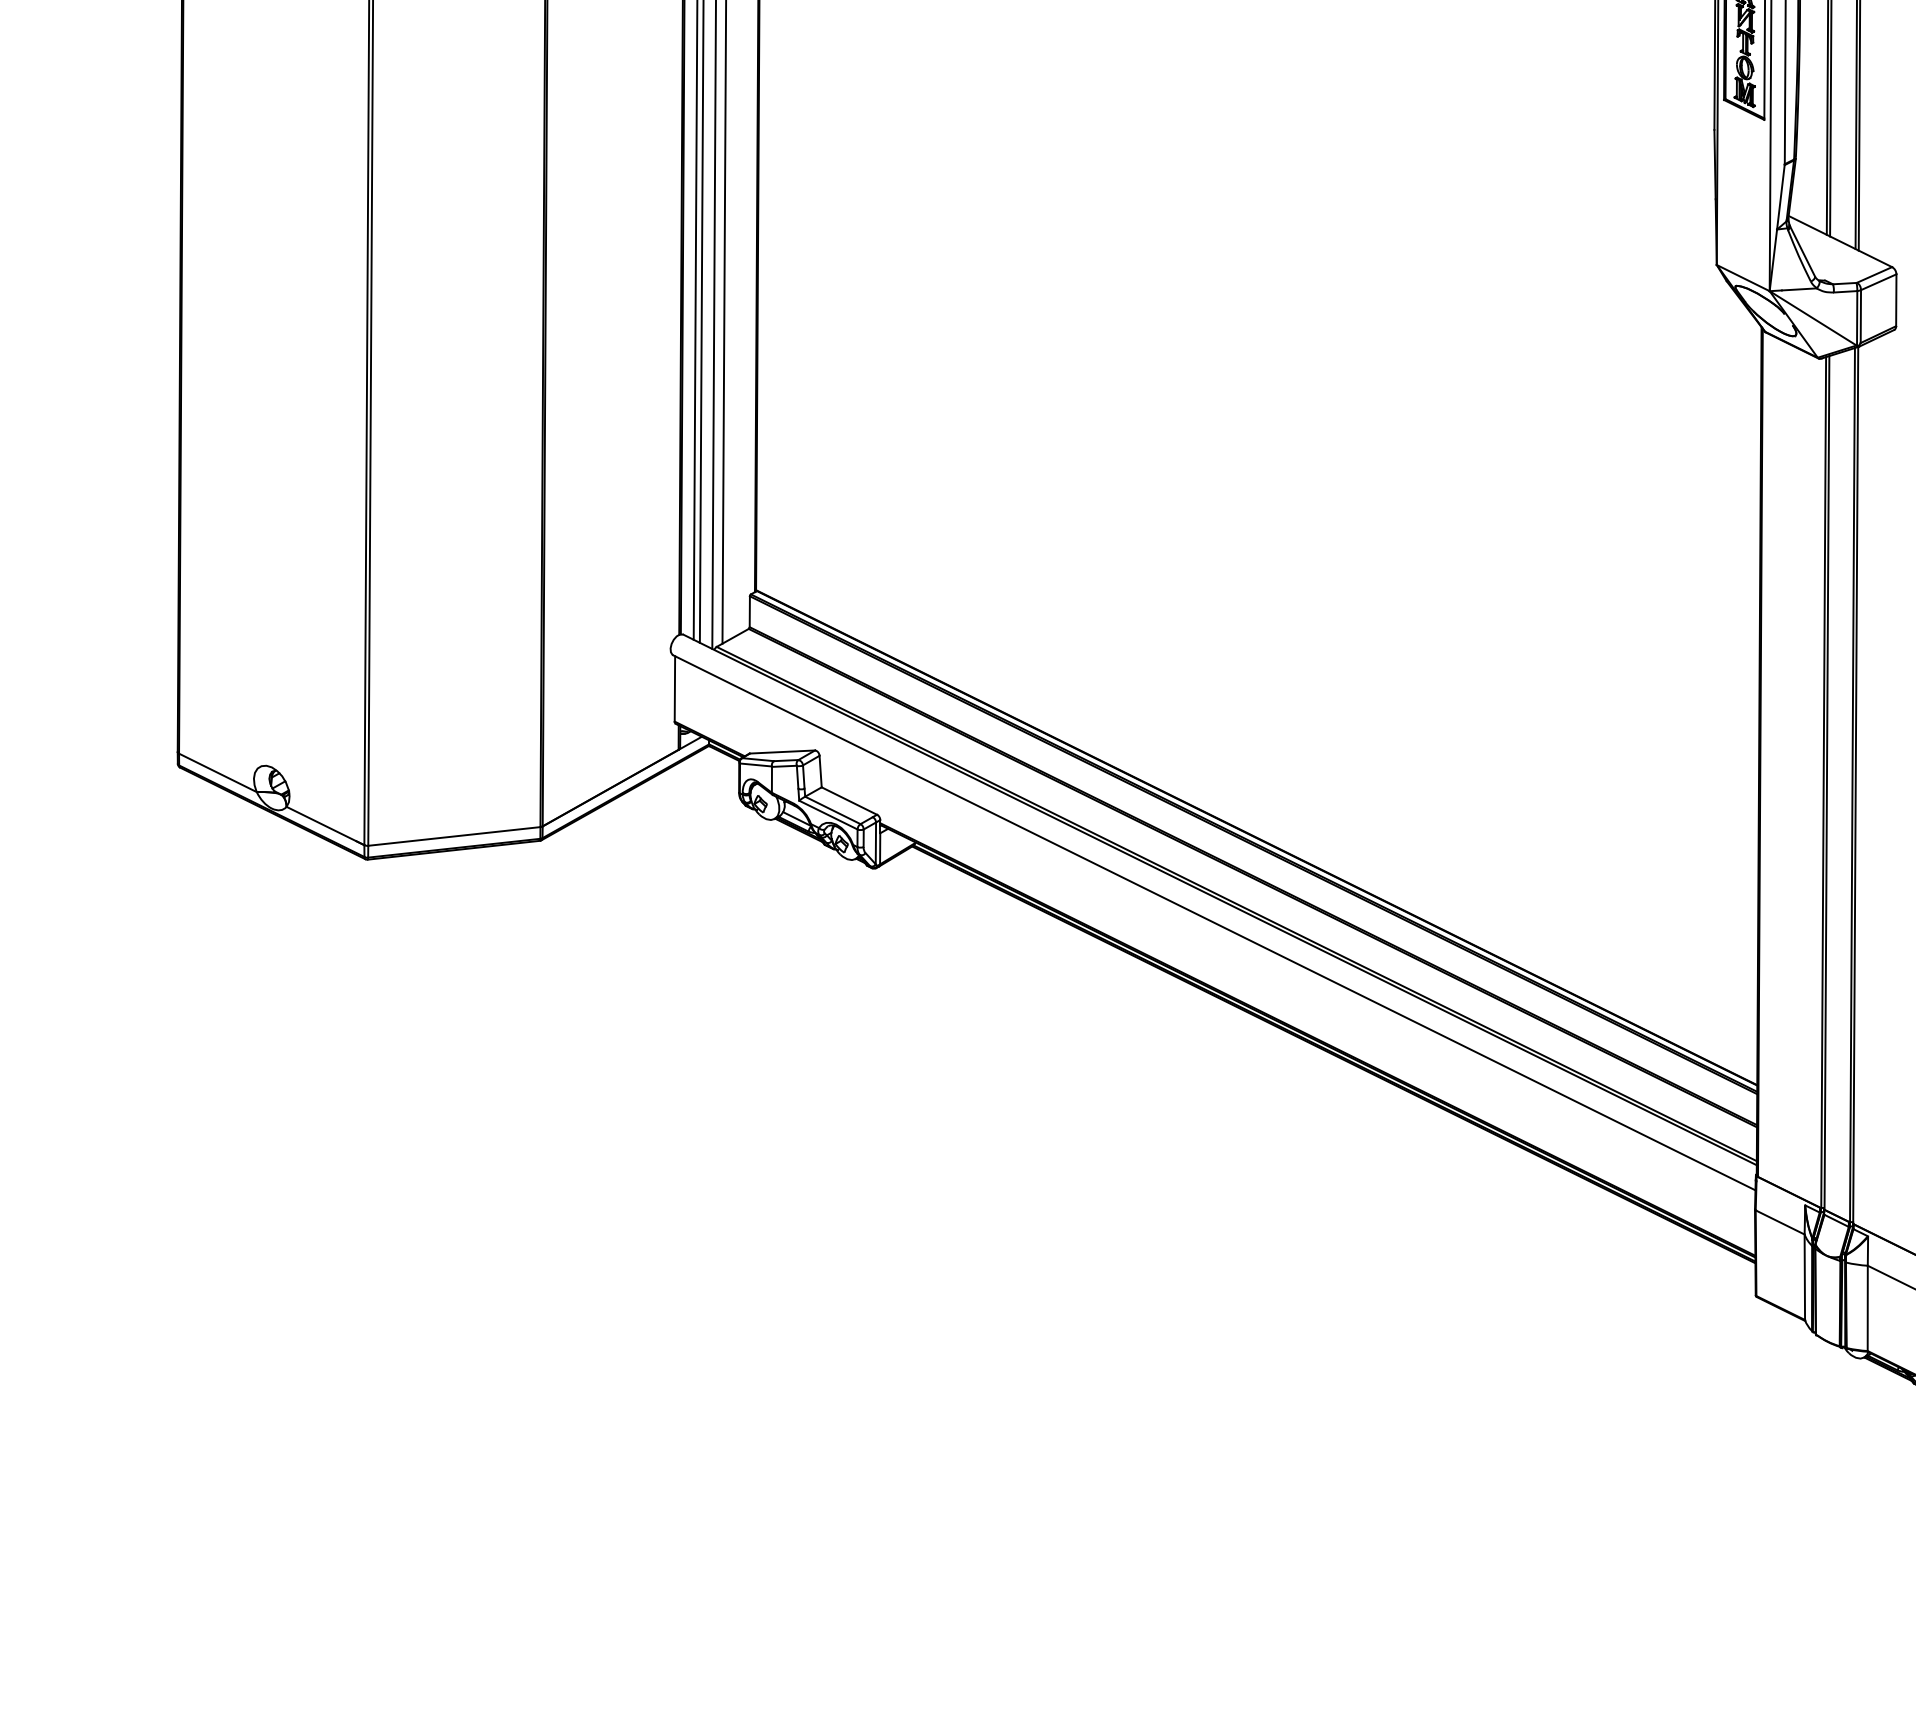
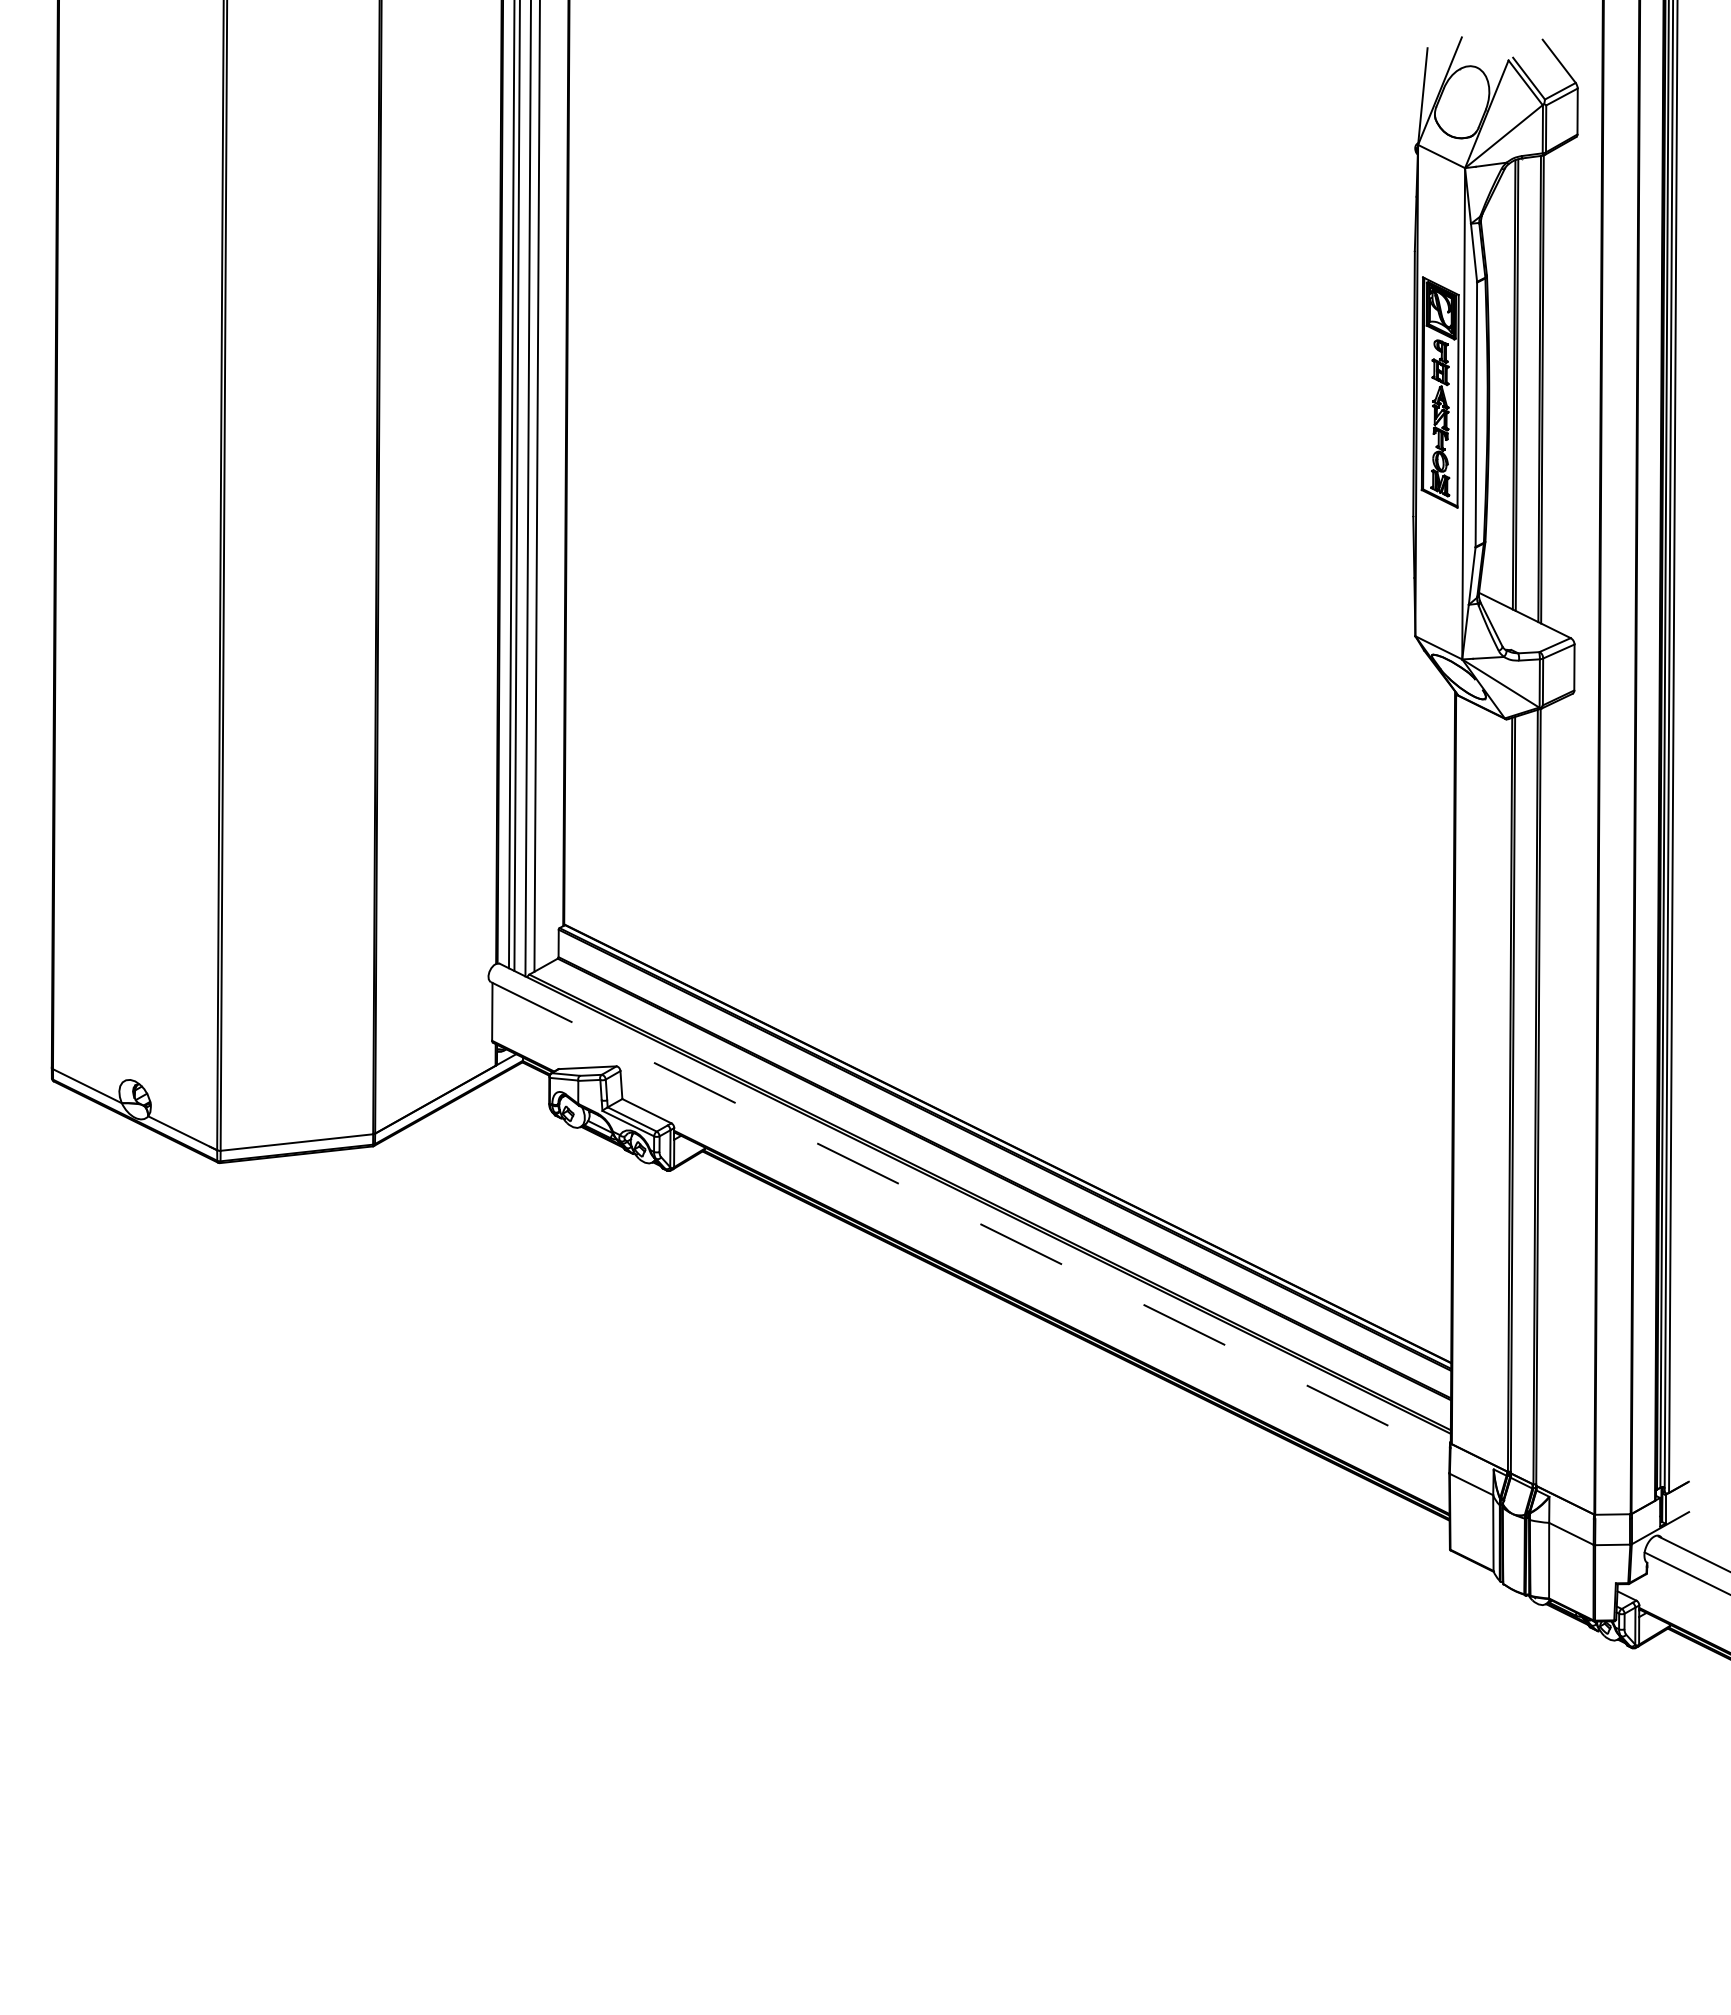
line: (1214, 923) -> (970, 1219), solid -> dashed

